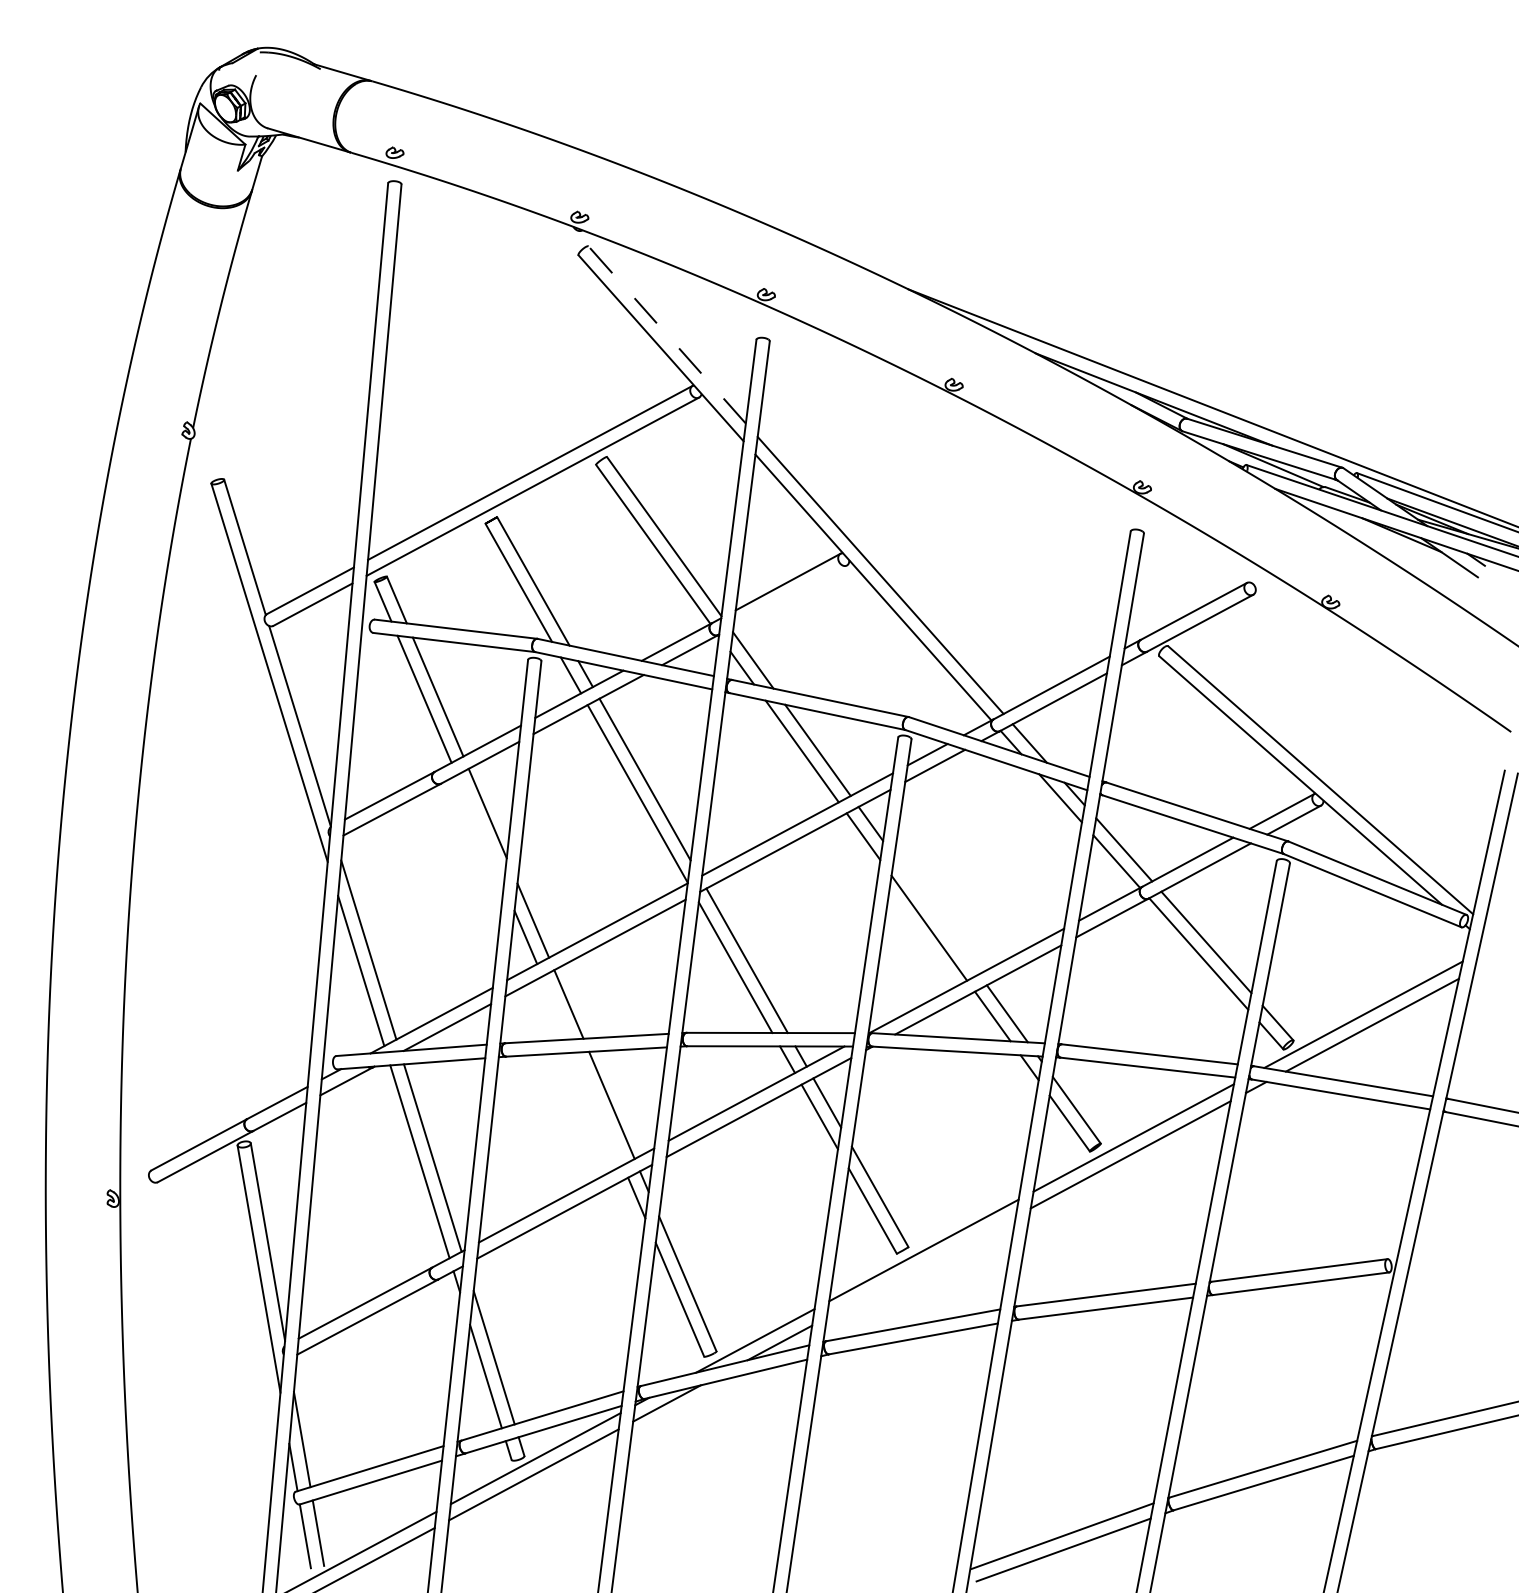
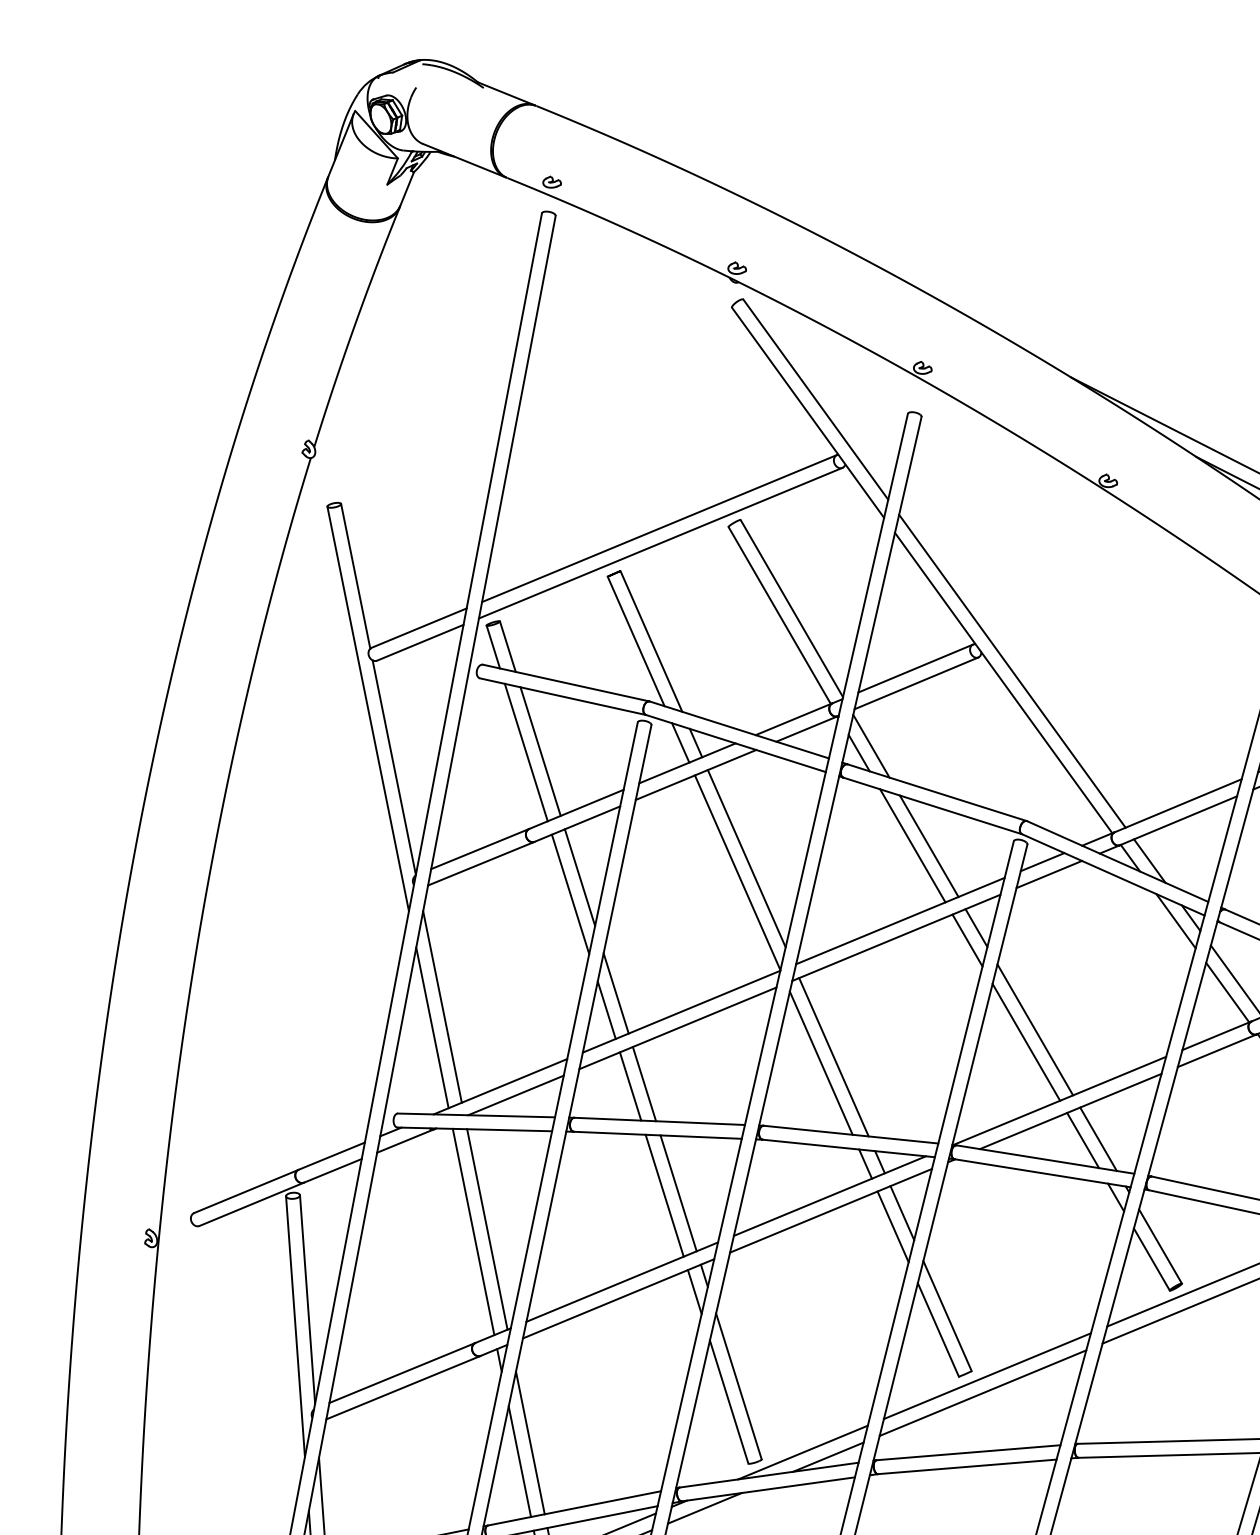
line: (666, 334) -> (815, 399), dashed -> solid
line: (789, 595) -> (915, 682), added
line: (479, 830) -> (569, 894), added
line: (936, 915) -> (1035, 1029), added
line: (555, 1007) -> (630, 1085), added
line: (598, 1108) -> (664, 1195), added
line: (920, 1266) -> (982, 1392), added

